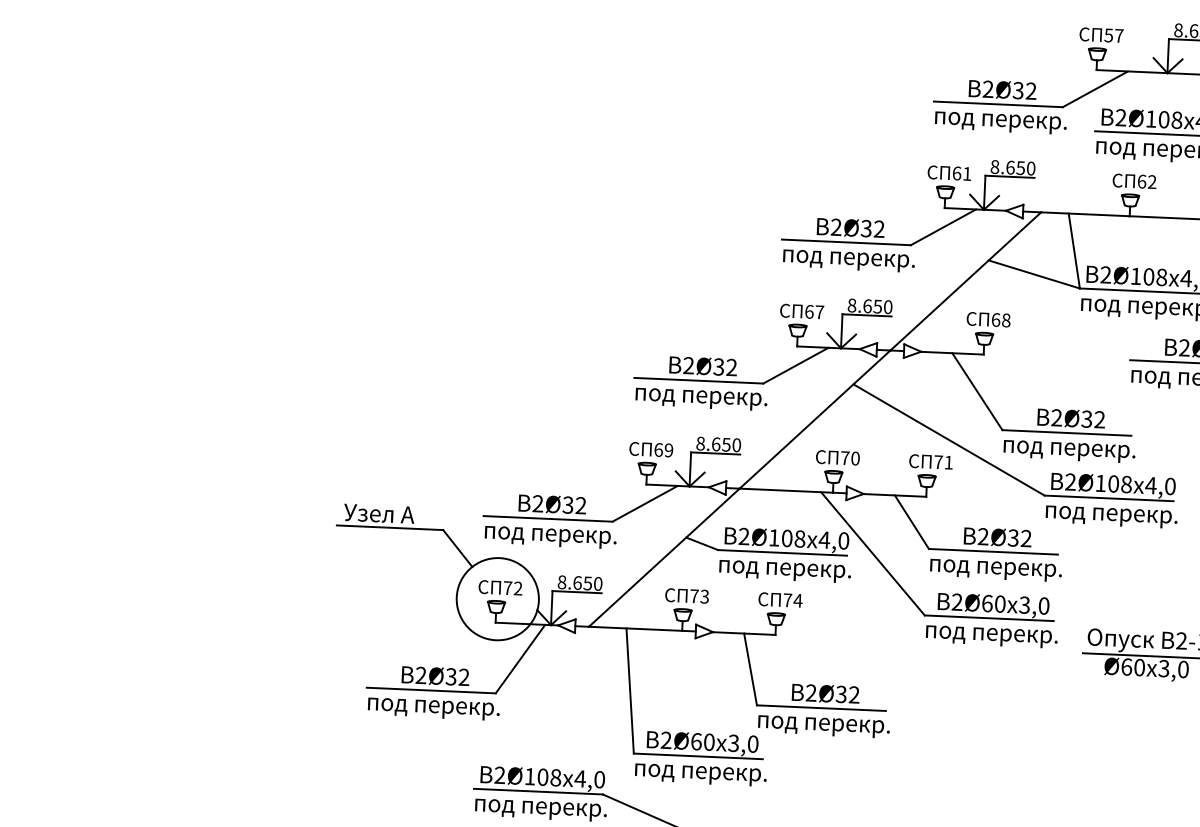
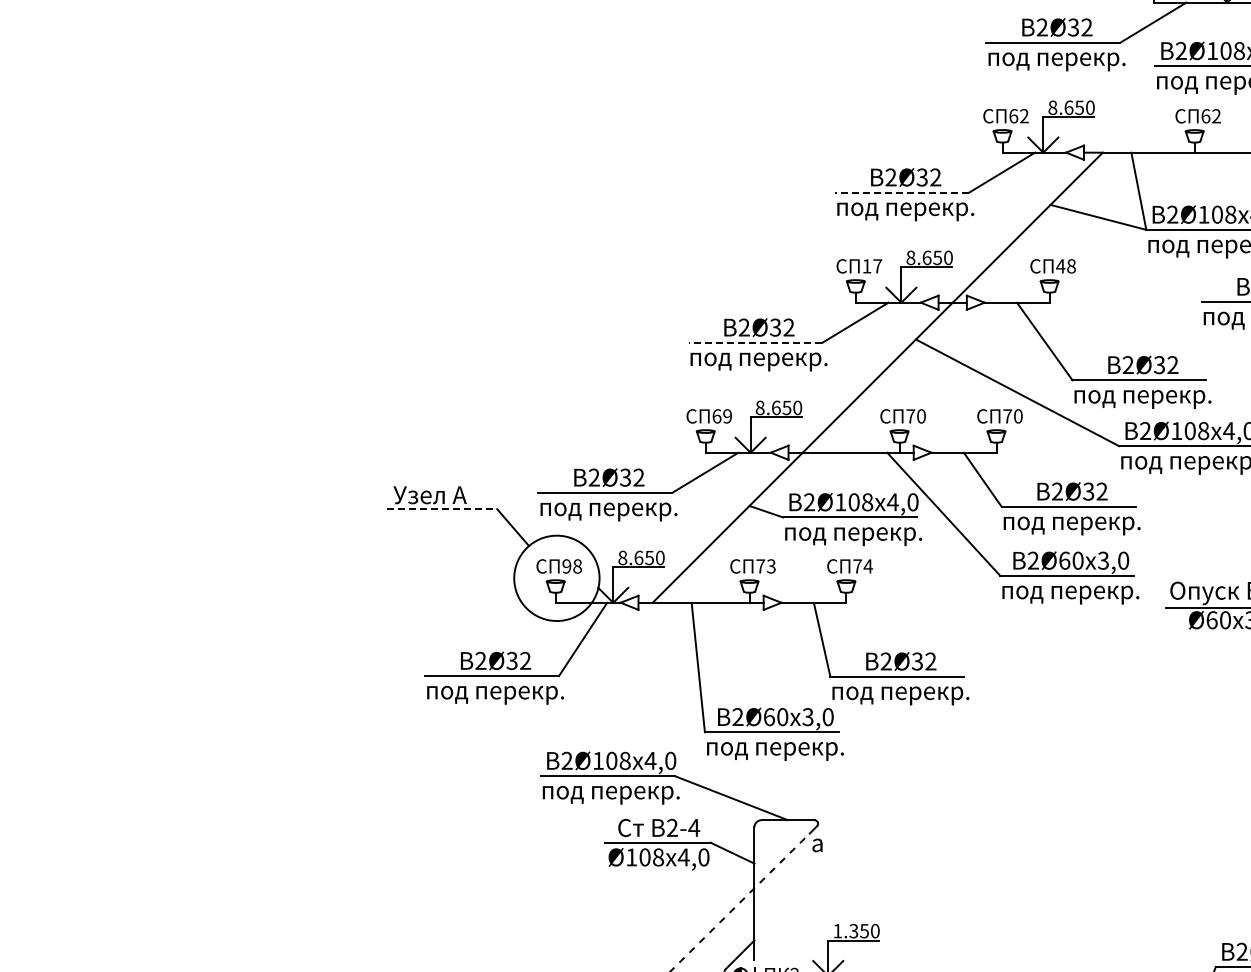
text: (967, 174) -> (1024, 116), 61 -> 62
line: (846, 242) -> (902, 192), solid -> dashed
text: (808, 311) -> (866, 266), 67 -> 17
text: (995, 320) -> (1060, 266), 68 -> 48
line: (698, 380) -> (755, 342), solid -> dashed
text: (948, 462) -> (1018, 416), 71 -> 70
line: (390, 528) -> (442, 509), solid -> dashed
text: (513, 588) -> (572, 566), 72 -> 98

